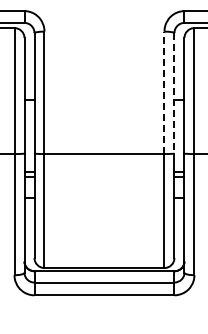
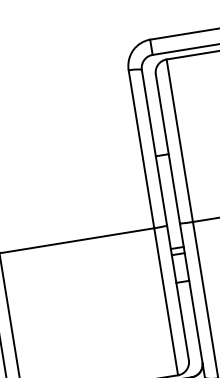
line: (164, 92) -> (141, 148), dashed -> solid
line: (174, 93) -> (154, 148), dashed -> solid

